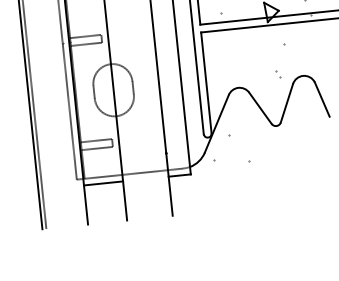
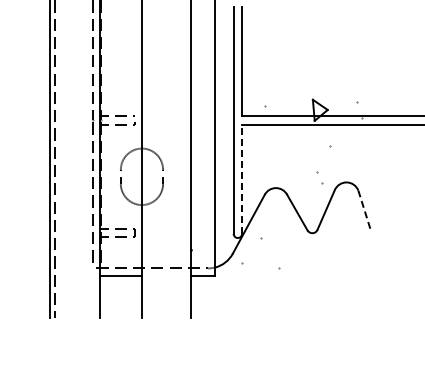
part: (277, 73) -> (319, 177), size x1.6
line: (206, 83) -> (242, 179), solid -> dashed
line: (322, 100) -> (364, 210), solid -> dashed

